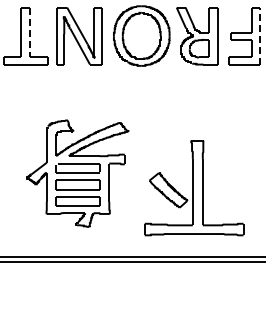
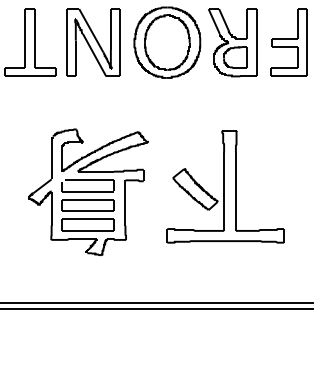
line: (30, 32) -> (35, 38), dashed -> solid
line: (259, 35) -> (306, 42), dashed -> solid
part: (77, 173) -> (87, 192), moved
part: (194, 188) -> (226, 187), moved

